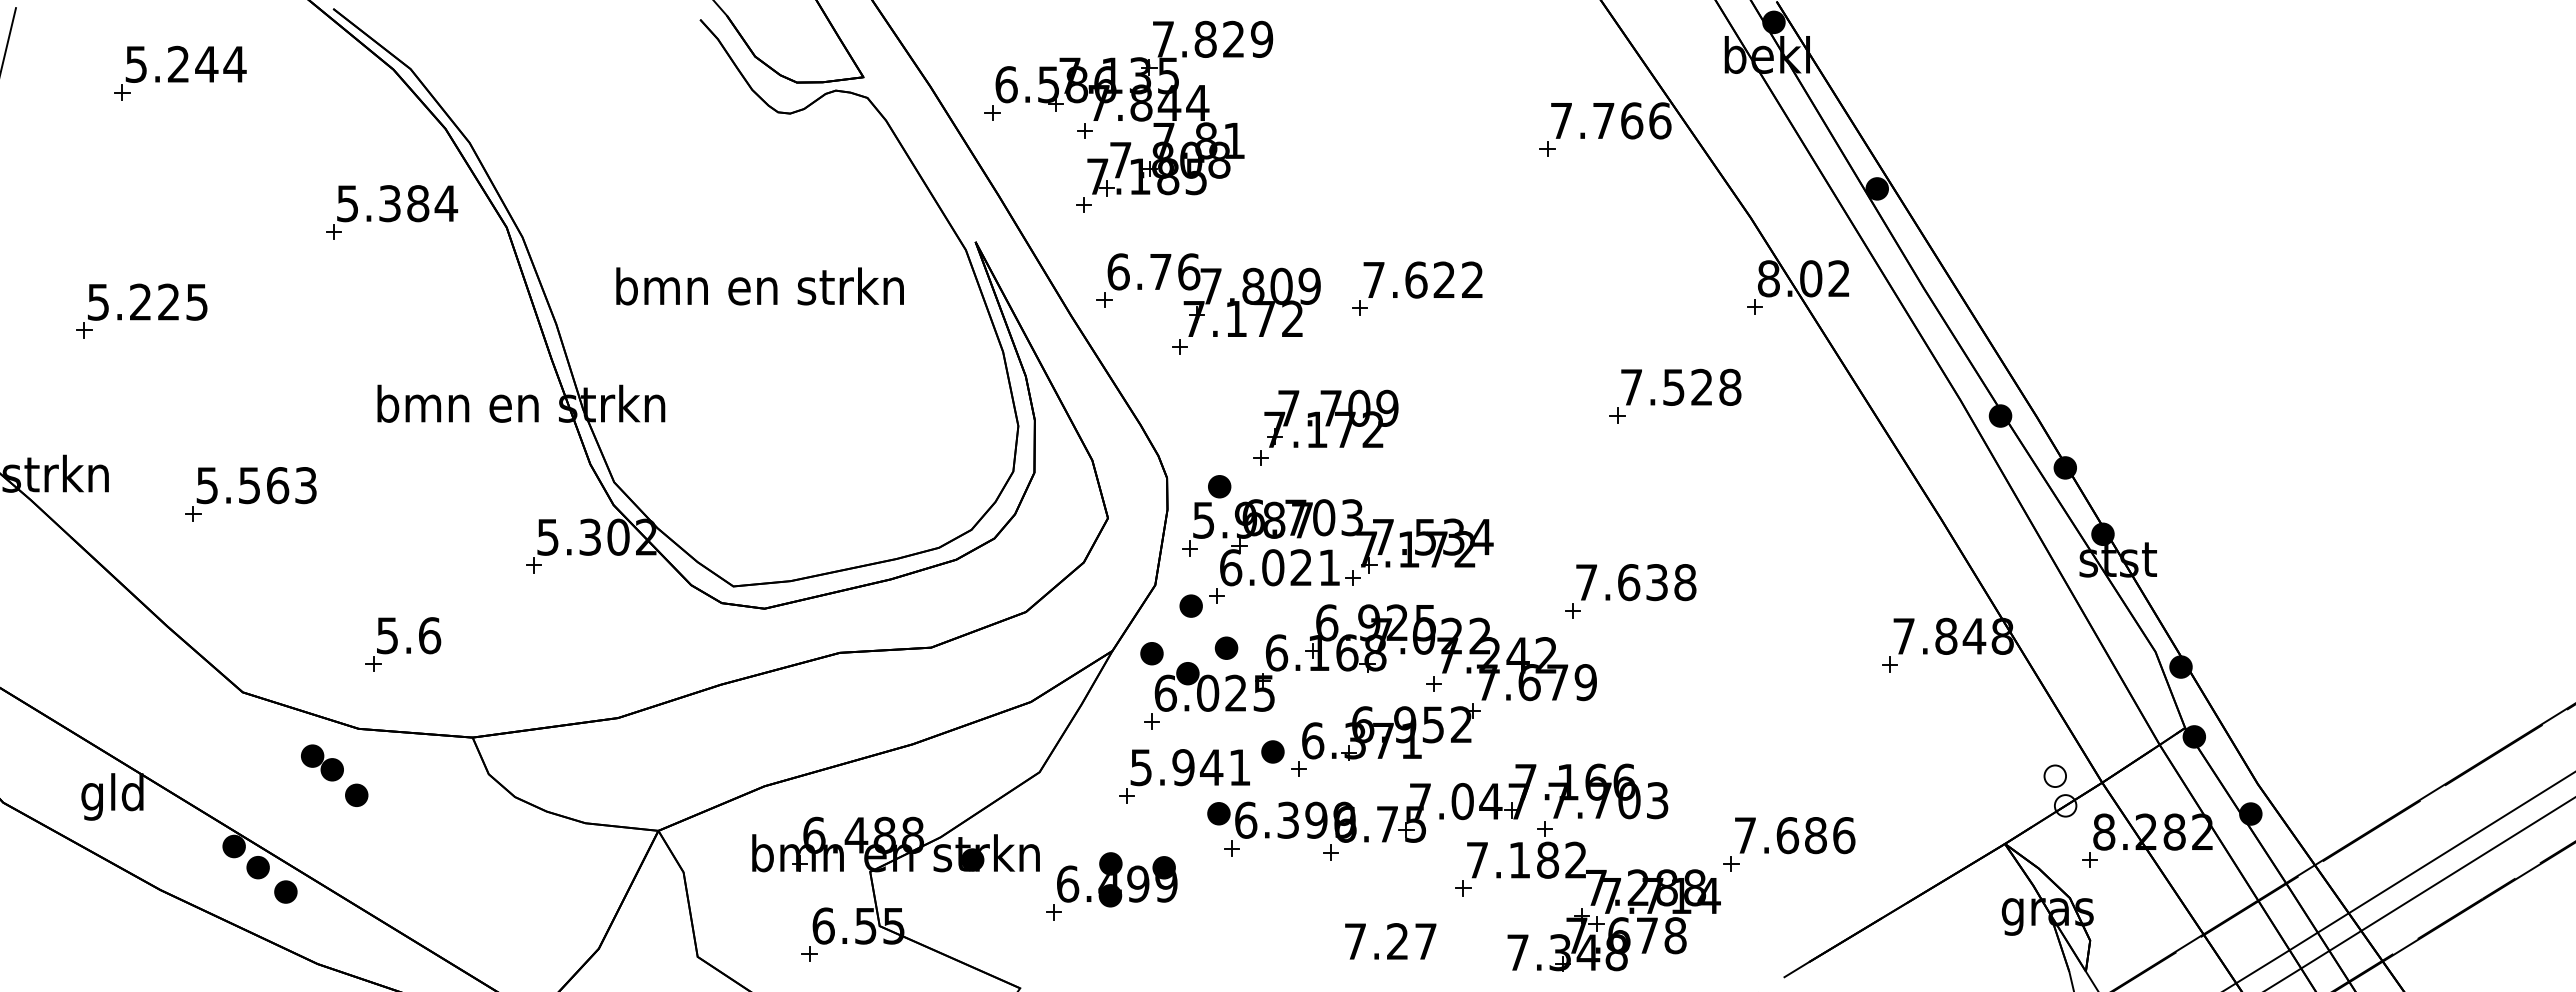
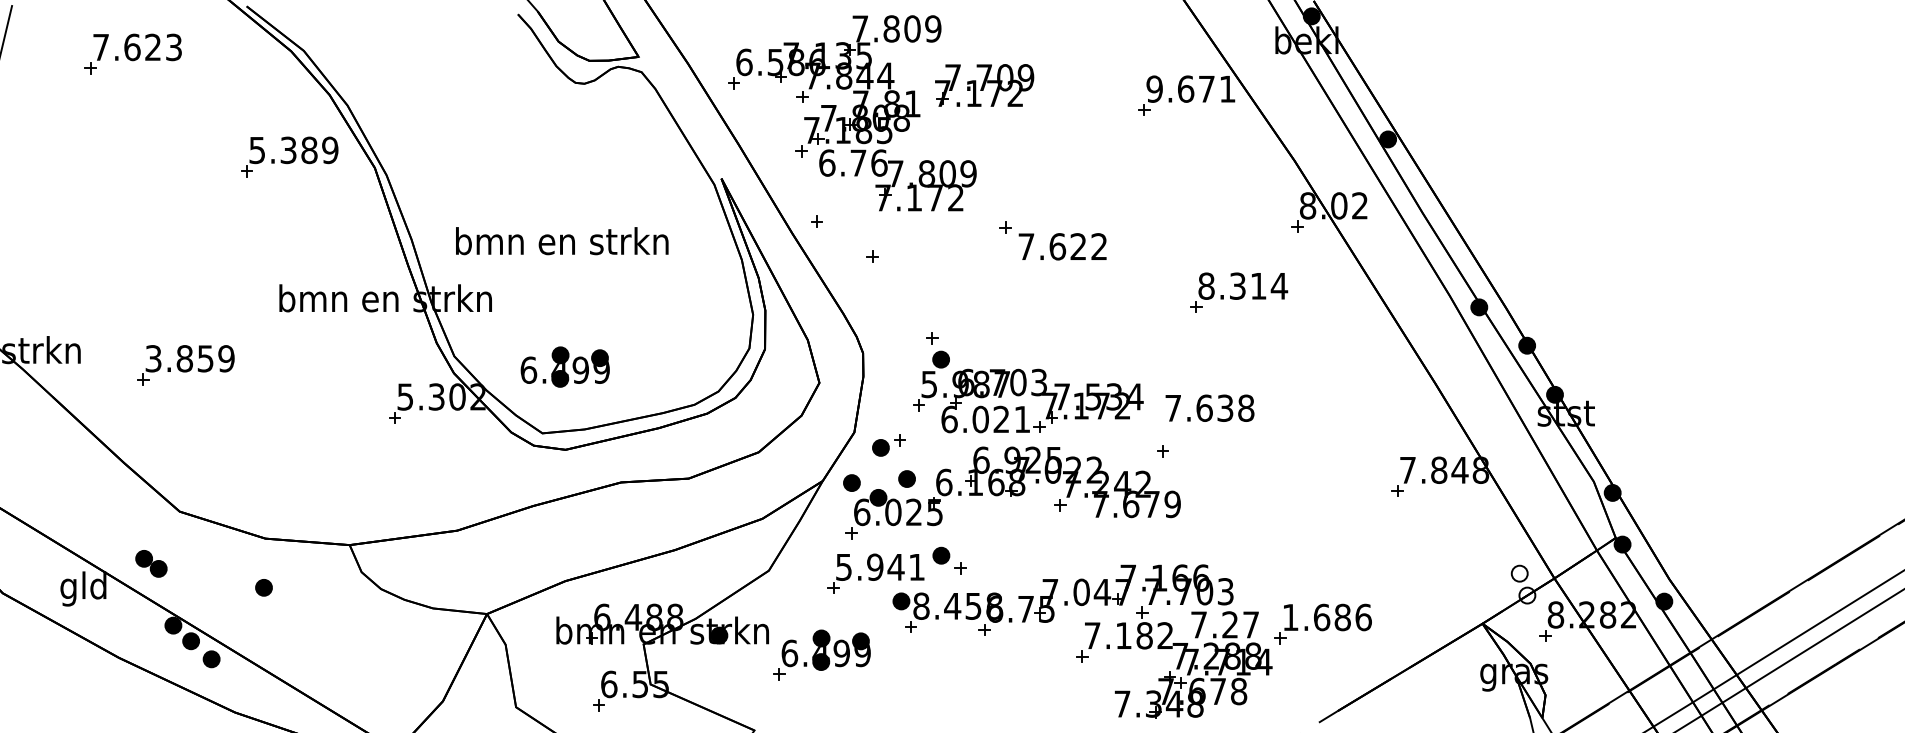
text: (1233, 38) -> (912, 28), 7.829 -> 7.809
text: (185, 63) -> (137, 46), 5.244 -> 7.623
text: (1610, 120) -> (1190, 88), 7.766 -> 9.671
text: (446, 203) -> (330, 150), 5.384 -> 5.389
text: (1422, 279) -> (1062, 246), moved
text: (759, 286) -> (561, 241), moved
part: (1213, 294) -> (897, 179), moved
part: (141, 310) -> (104, 229), removed
text: (1680, 386) -> (1242, 285), 7.528 -> 8.314
part: (1331, 418) -> (984, 85), moved
text: (257, 485) -> (190, 358), 5.563 -> 3.859
part: (764, 496) -> (565, 366), added
part: (1337, 530) -> (1028, 392), moved
text: (1636, 582) -> (1210, 408), moved
part: (403, 644) -> (298, 476), removed
part: (1391, 731) -> (1029, 540), removed
part: (322, 762) -> (151, 563), moved
text: (1295, 819) -> (958, 605), 6.399 -> 8.458
text: (1745, 835) -> (1290, 617), 7.686 -> 1.686
text: (1390, 941) -> (1224, 624), moved

